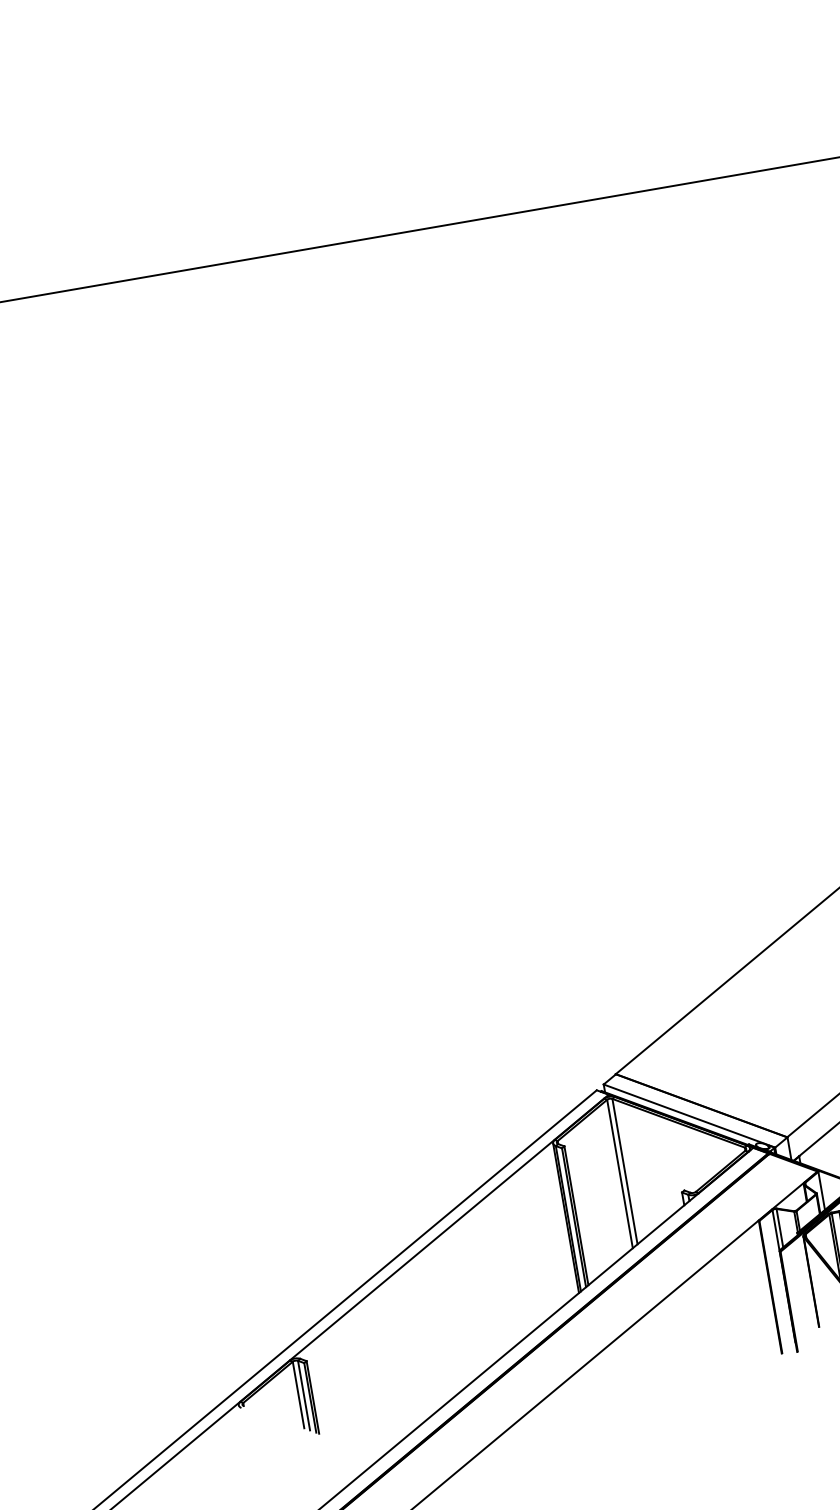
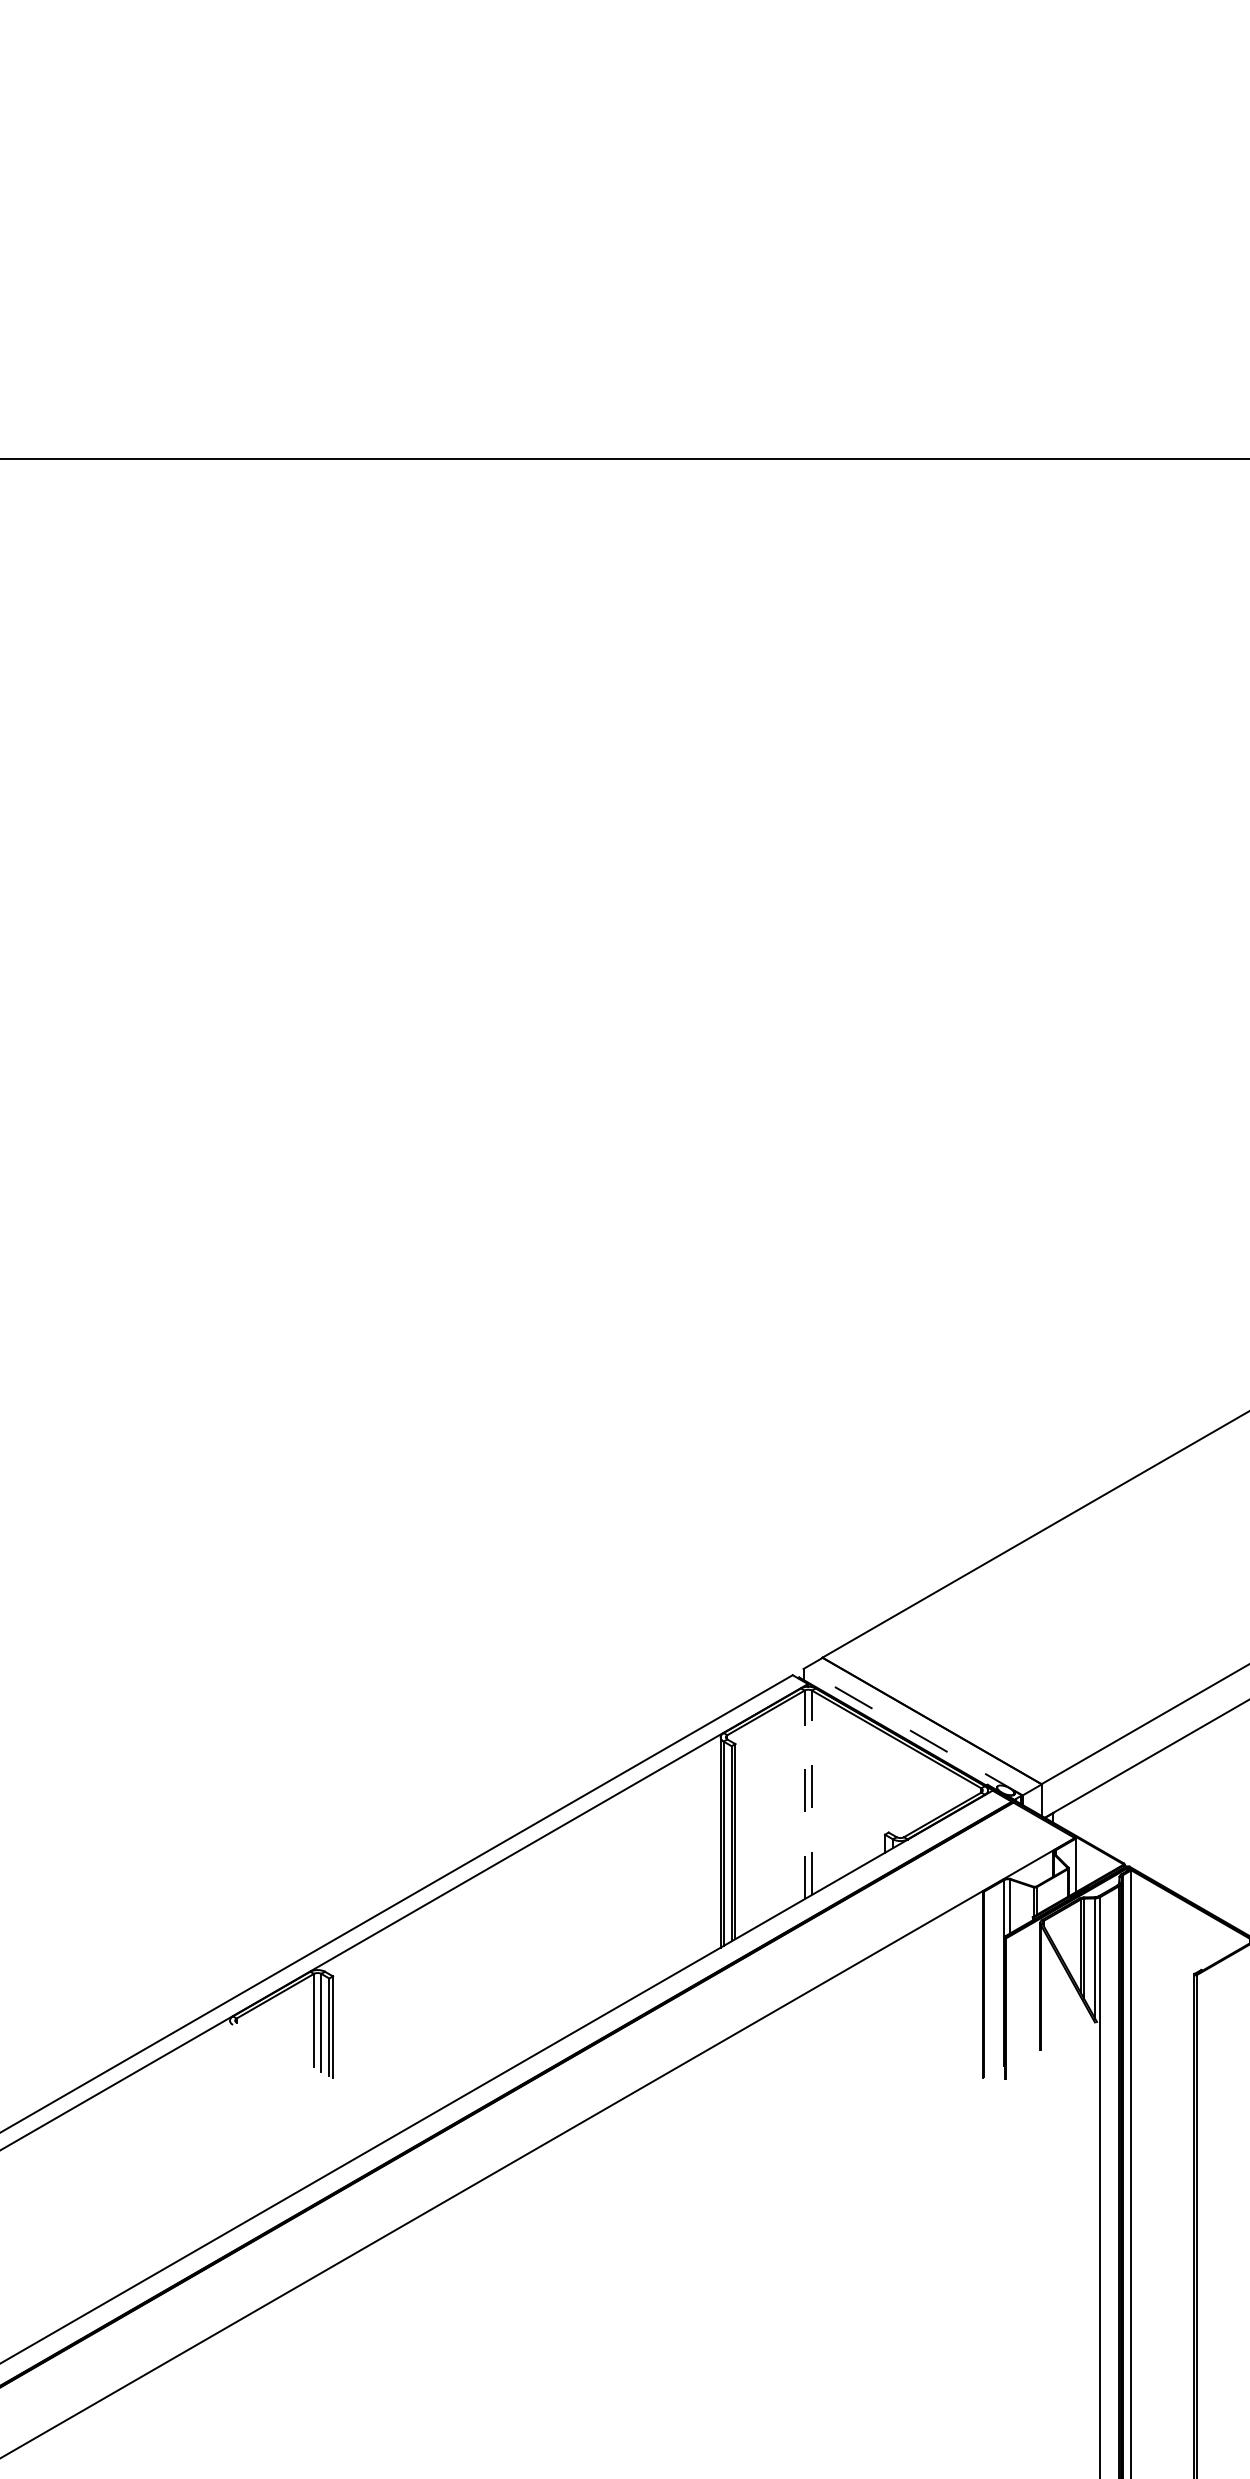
line: (689, 1116) -> (913, 1732), solid -> dashed
line: (625, 1171) -> (812, 1792), solid -> dashed
line: (619, 1173) -> (804, 1794), solid -> dashed

